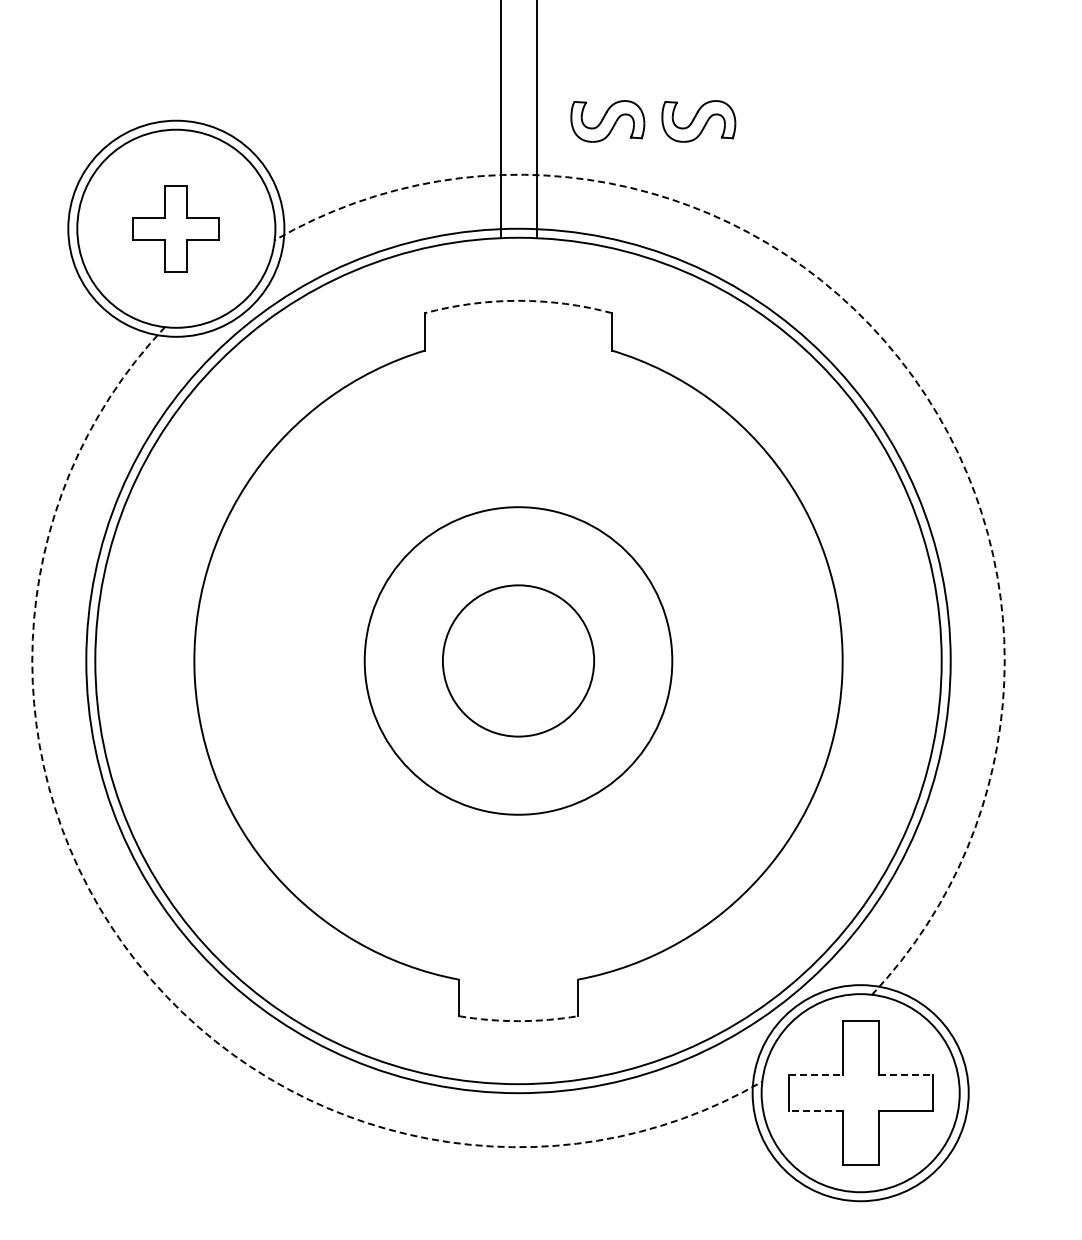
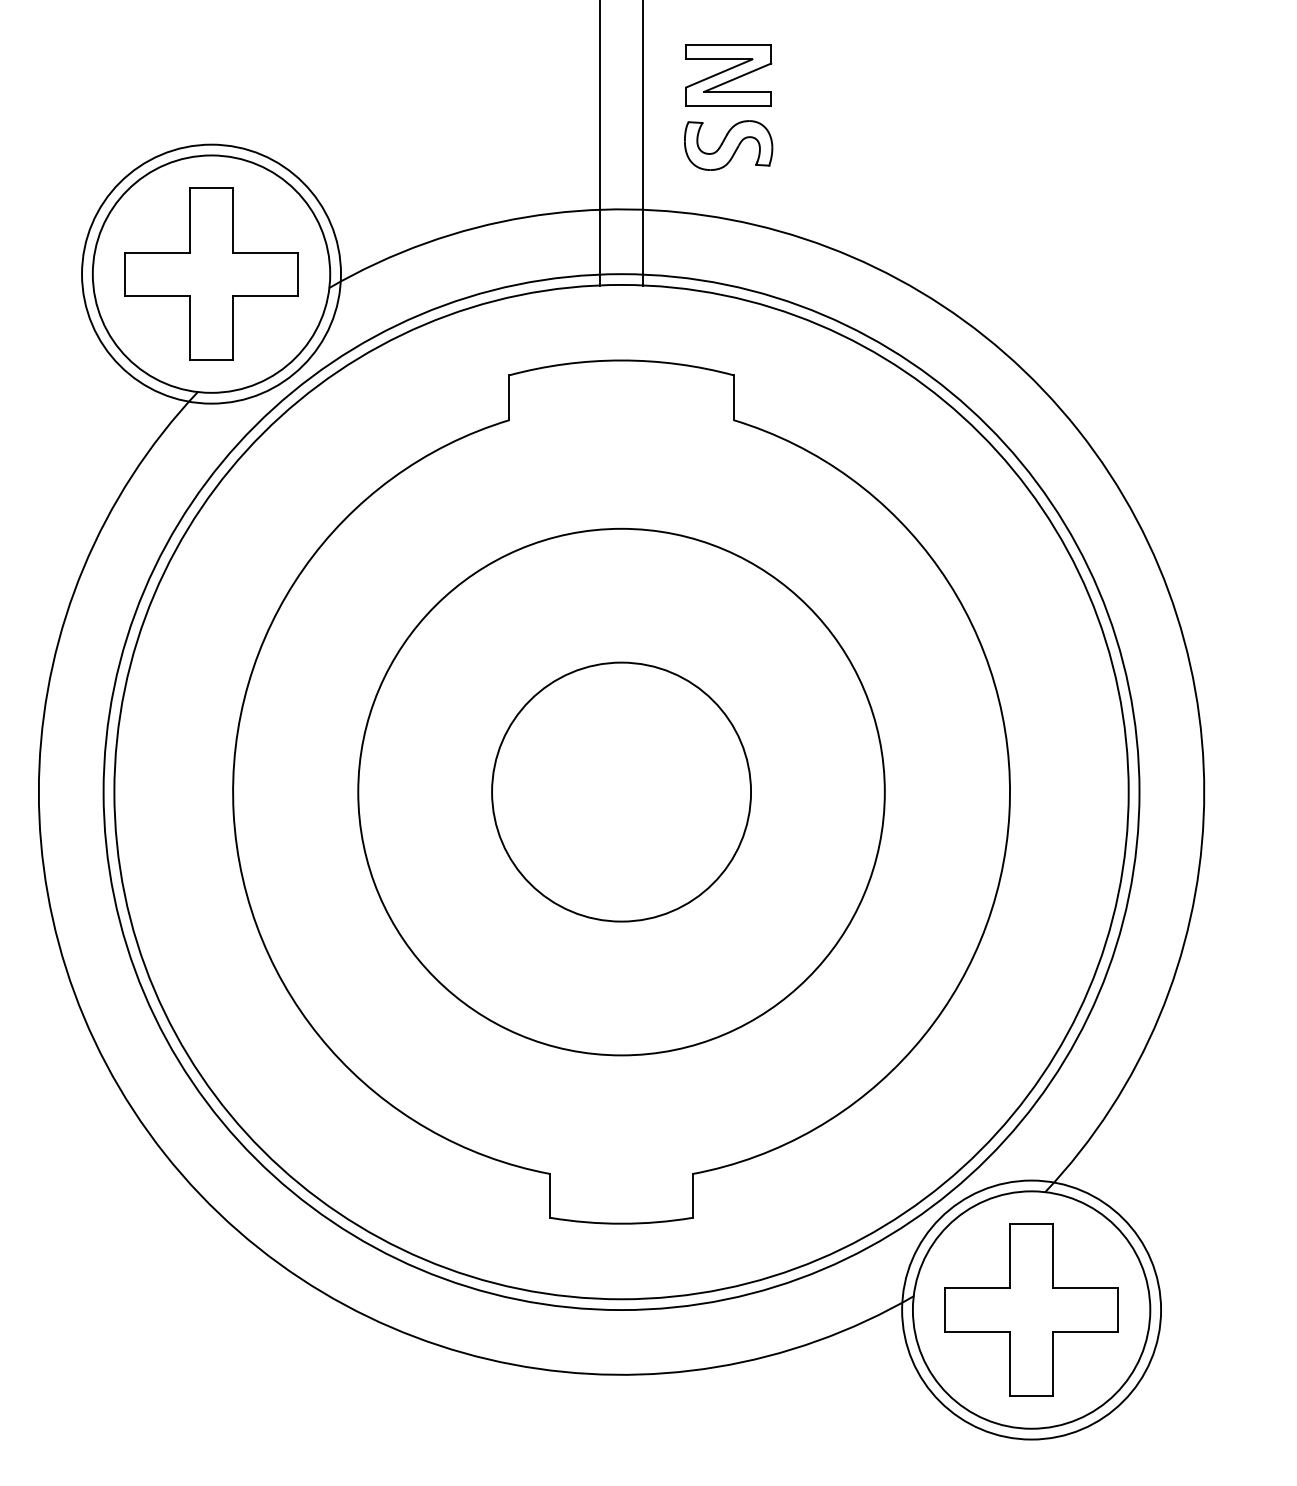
part: (607, 63) -> (728, 76), added
part: (698, 121) -> (837, 145), removed
part: (175, 228) -> (210, 273), size x1.67
arc: (518, 300) -> (621, 360), dashed -> solid
arc: (899, 359) -> (1078, 430), dashed -> solid
circle: (518, 660) -> (621, 791), size x1.43
circle: (518, 660) -> (621, 791), size x1.43
arc: (137, 962) -> (164, 1153), dashed -> solid
arc: (518, 1021) -> (621, 1224), dashed -> solid
line: (816, 1075) -> (978, 1288), dashed -> solid
line: (906, 1075) -> (1086, 1288), dashed -> solid
line: (815, 1111) -> (977, 1332), dashed -> solid

